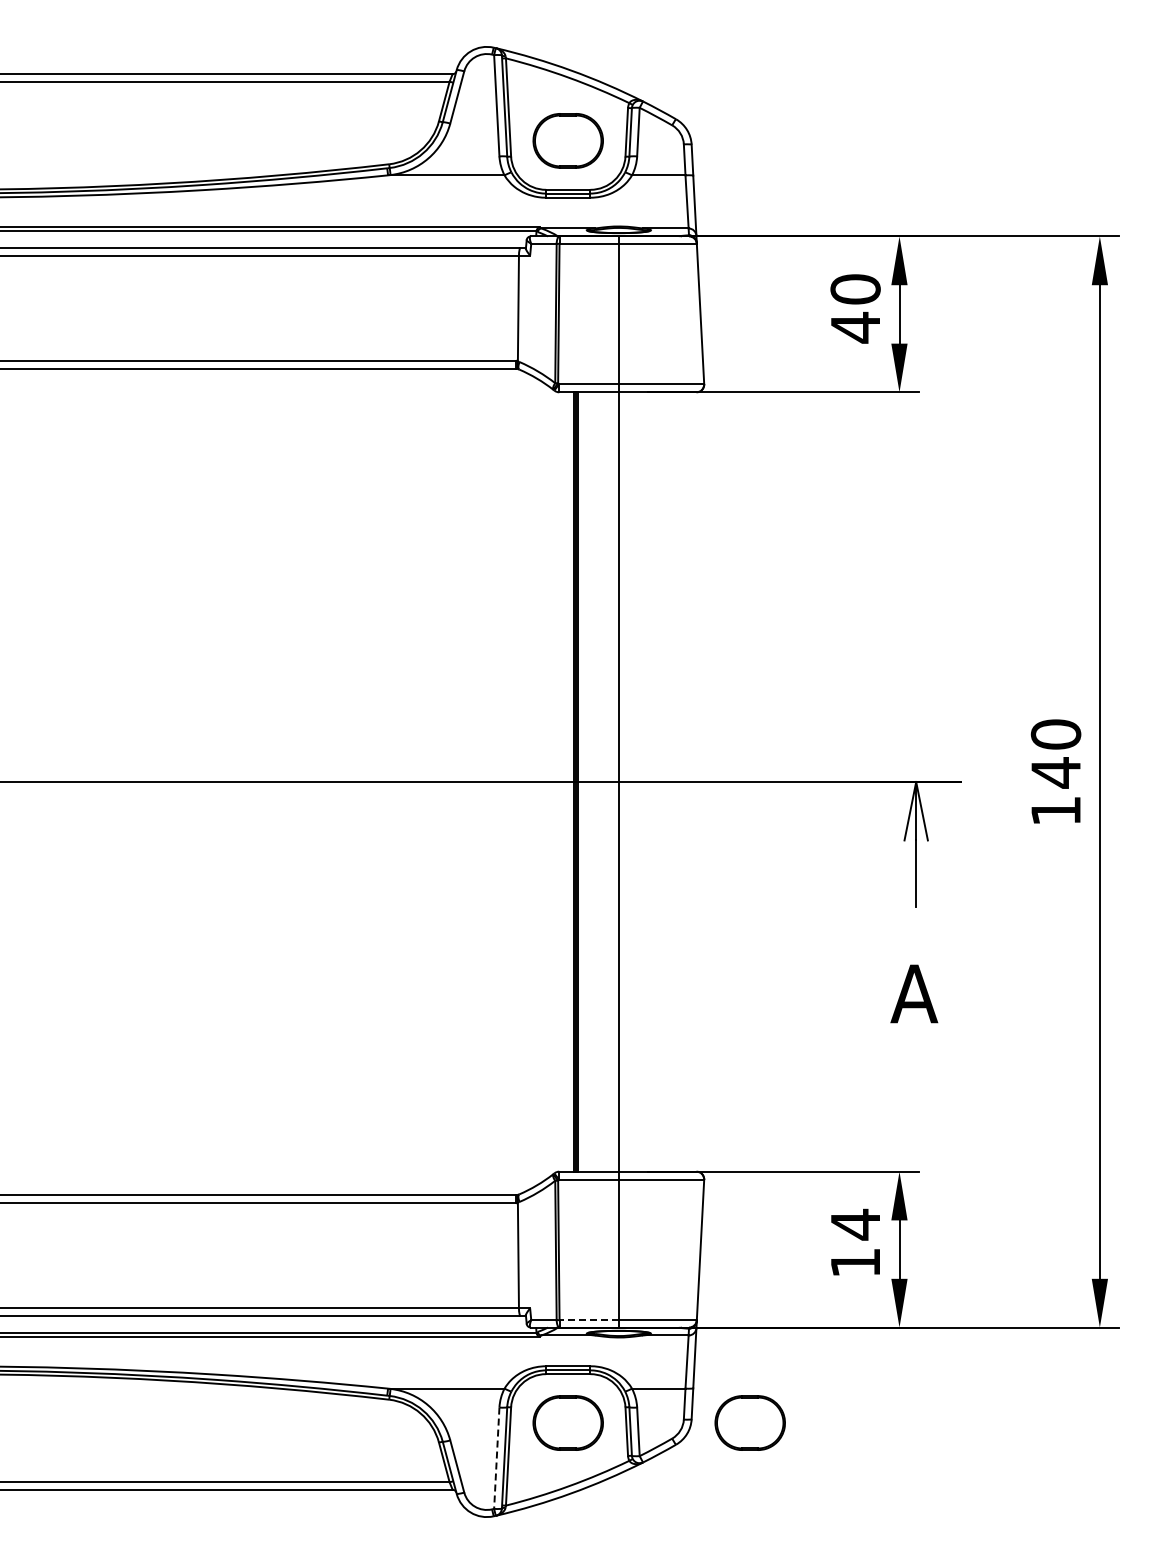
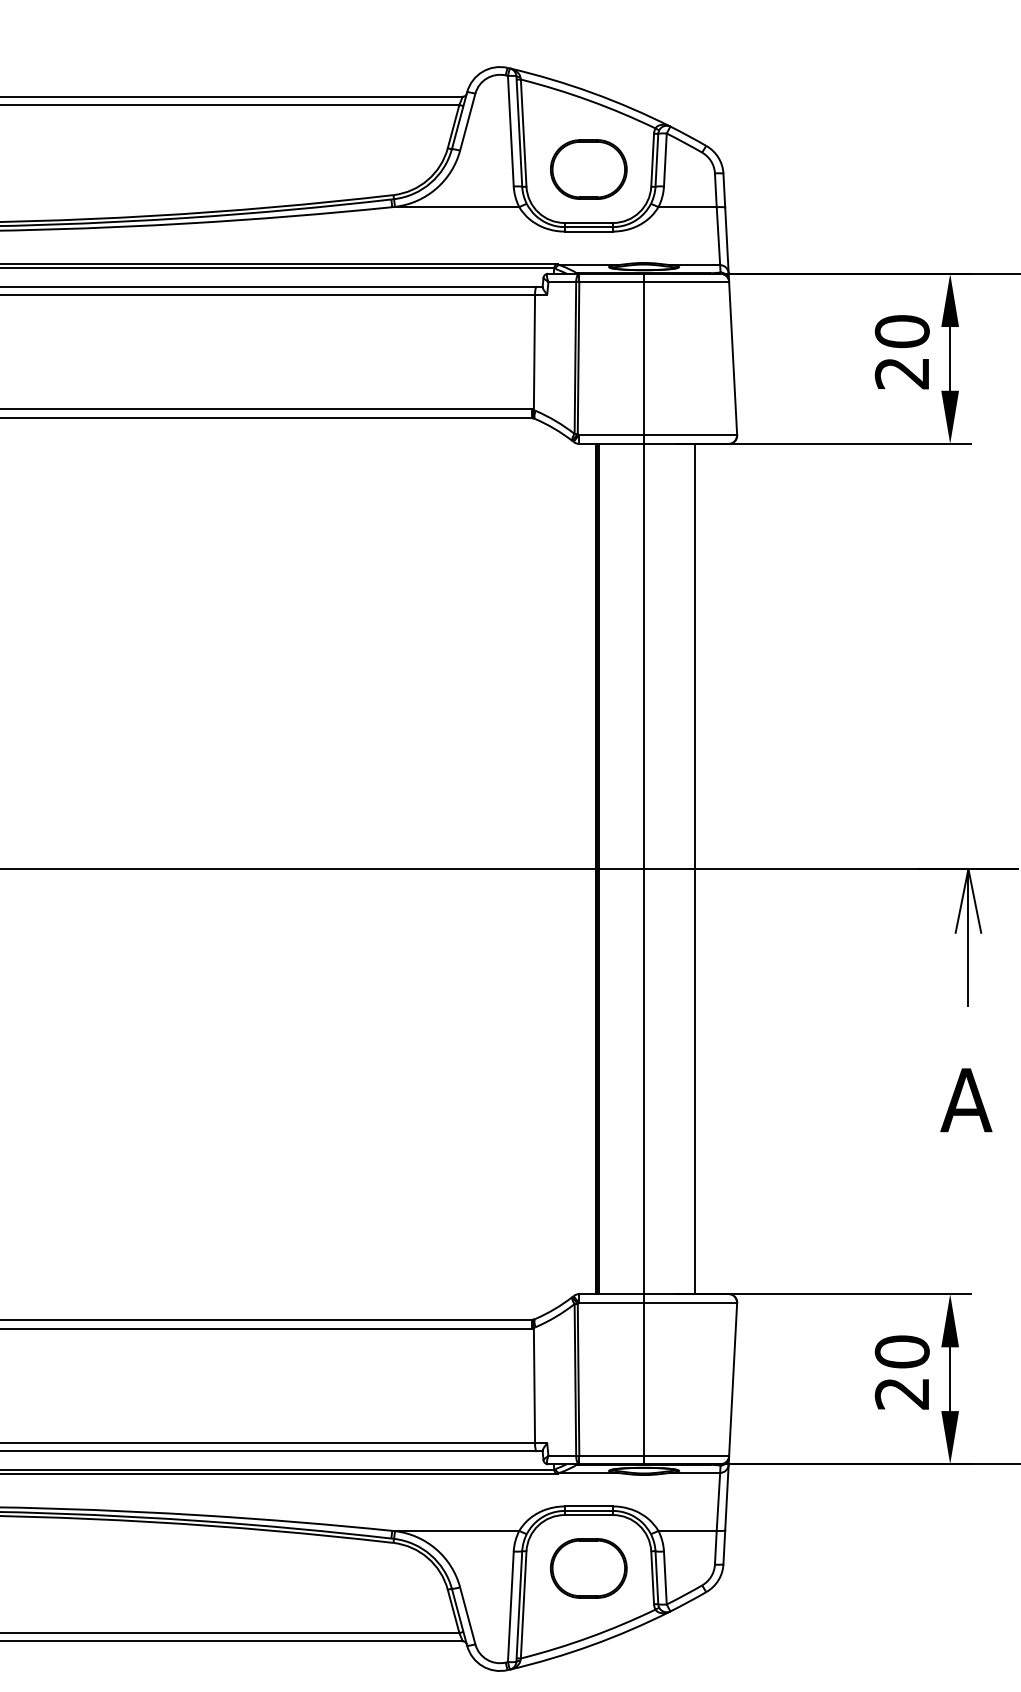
text: (854, 327) -> (901, 373), 40 -> 20
line: (665, 781) -> (694, 868), added
text: (855, 1242) -> (902, 1371), 14 -> 20
line: (589, 1320) -> (611, 1456), dashed -> solid
part: (749, 1422) -> (786, 1567), removed
line: (496, 1458) -> (510, 1607), dashed -> solid

